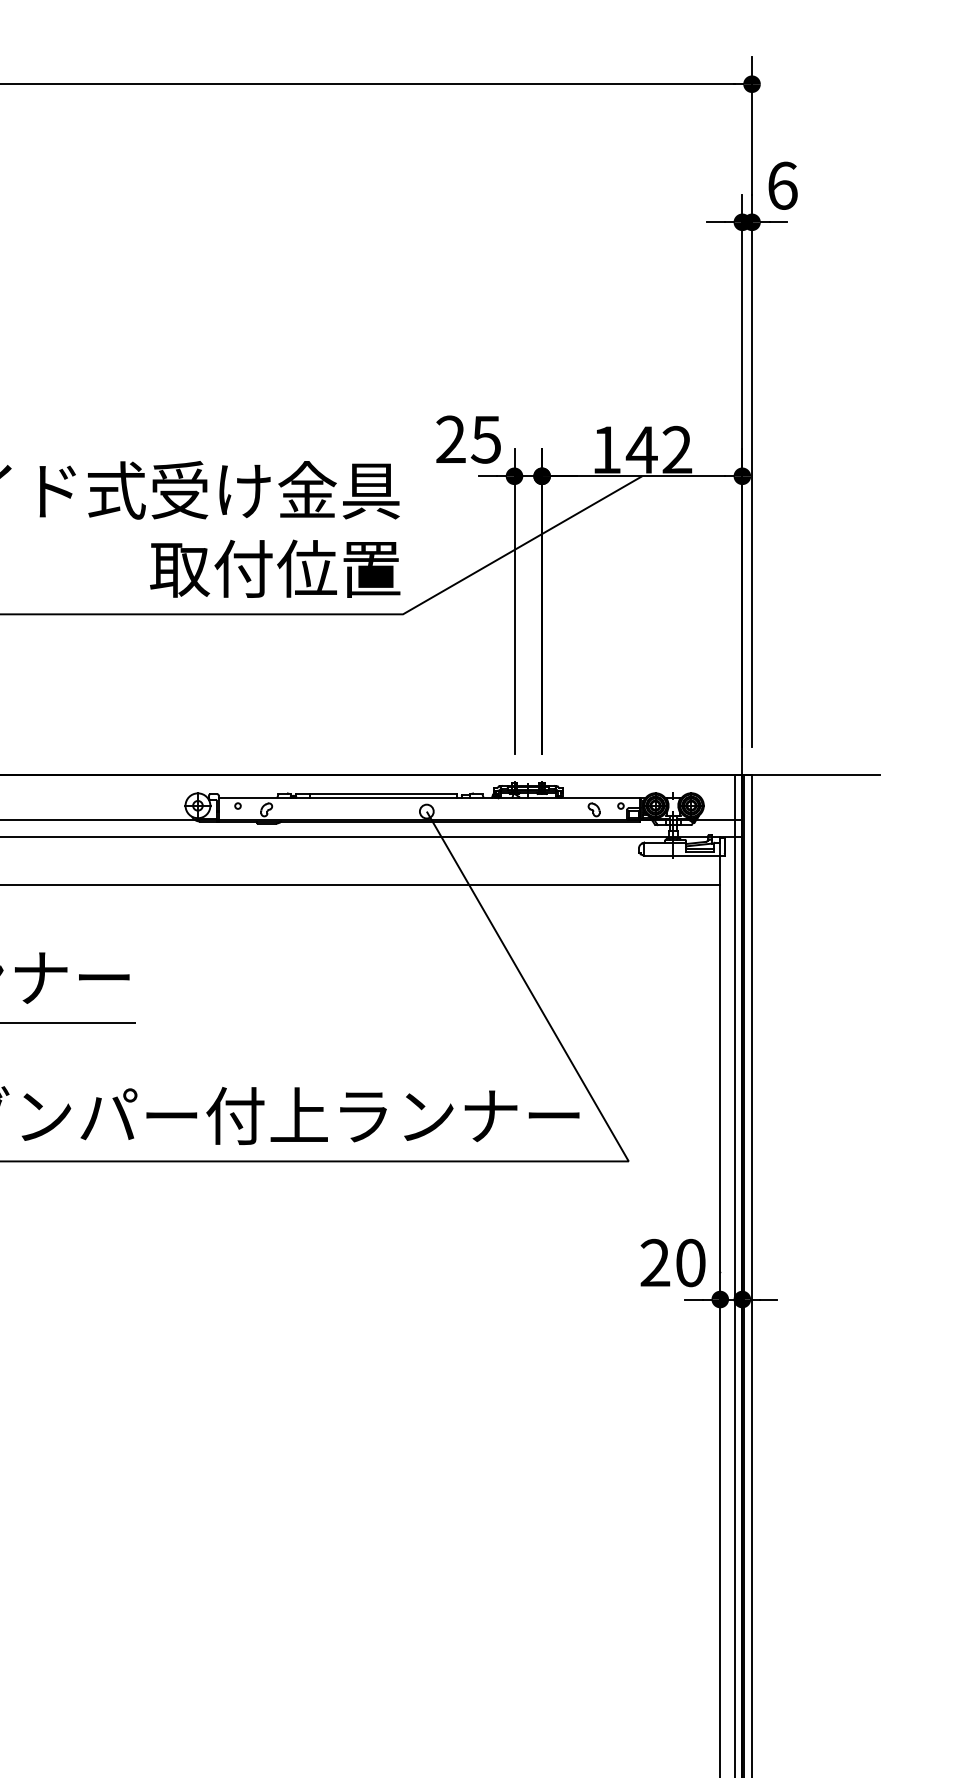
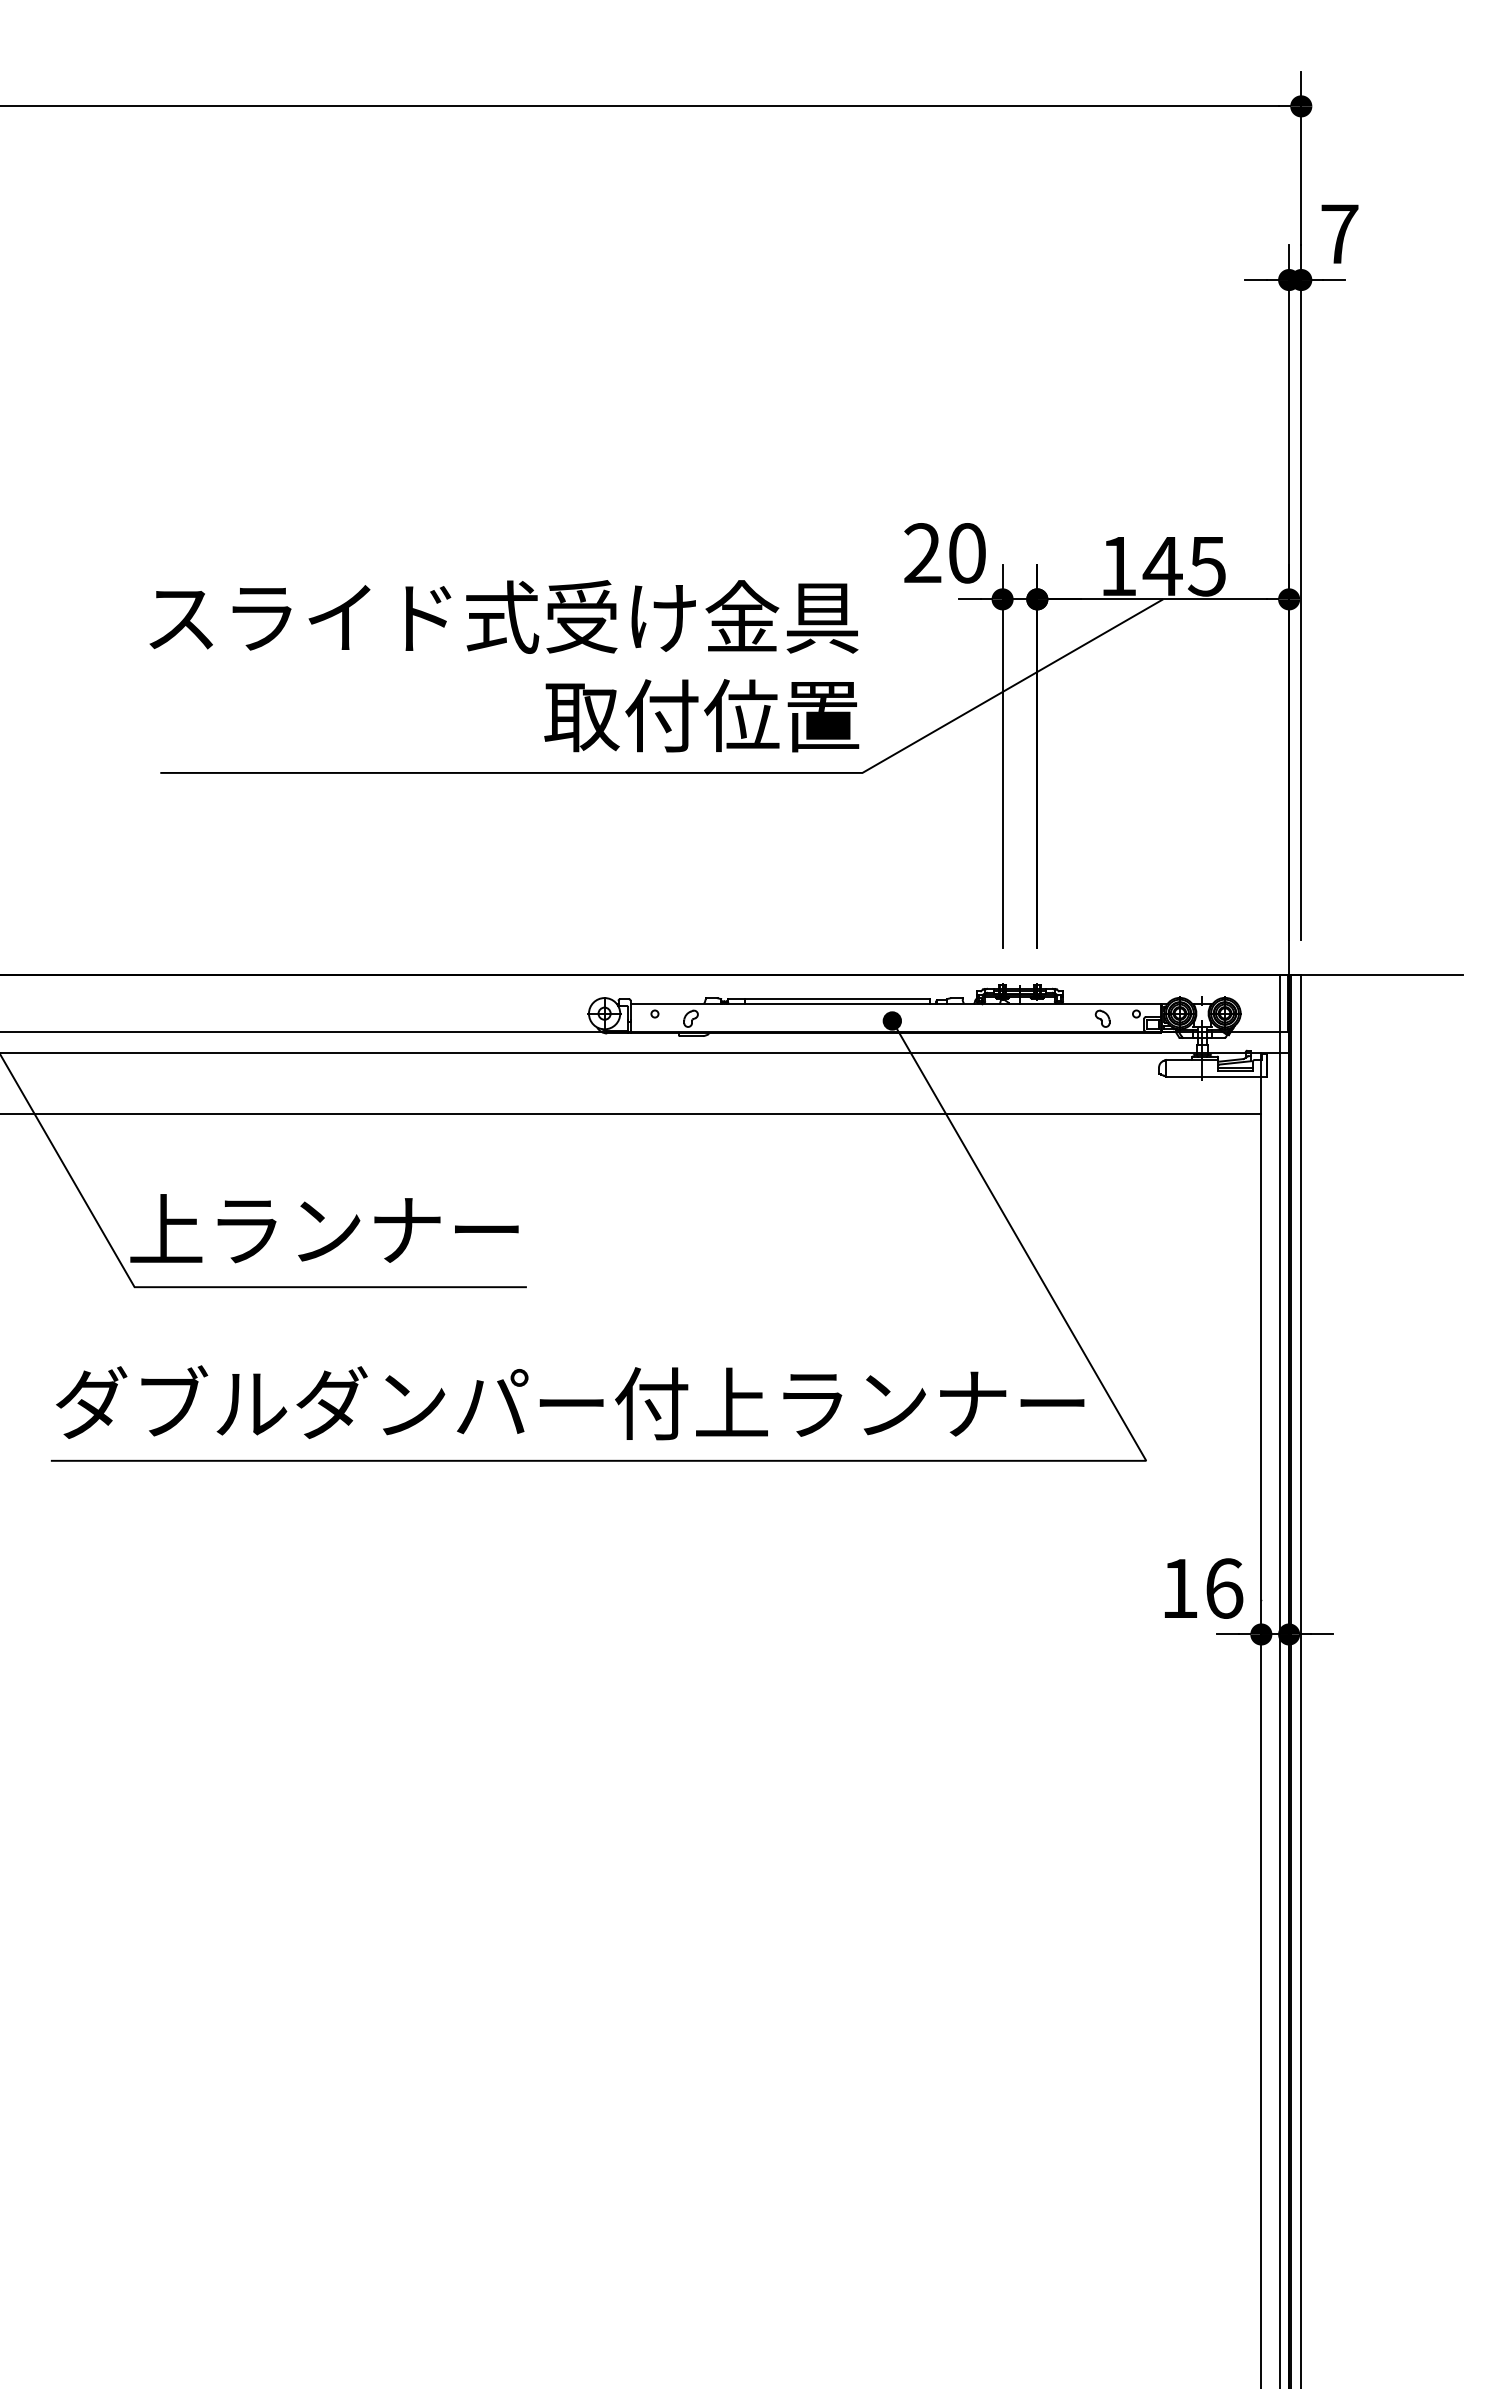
text: (782, 185) -> (1339, 233), 6 -> 7
text: (485, 439) -> (966, 553), 25 -> 20
text: (676, 450) -> (1206, 566), 142 -> 145
fill: (426, 811) -> (892, 1020), added
text: (673, 1262) -> (1202, 1588), 20 -> 16

